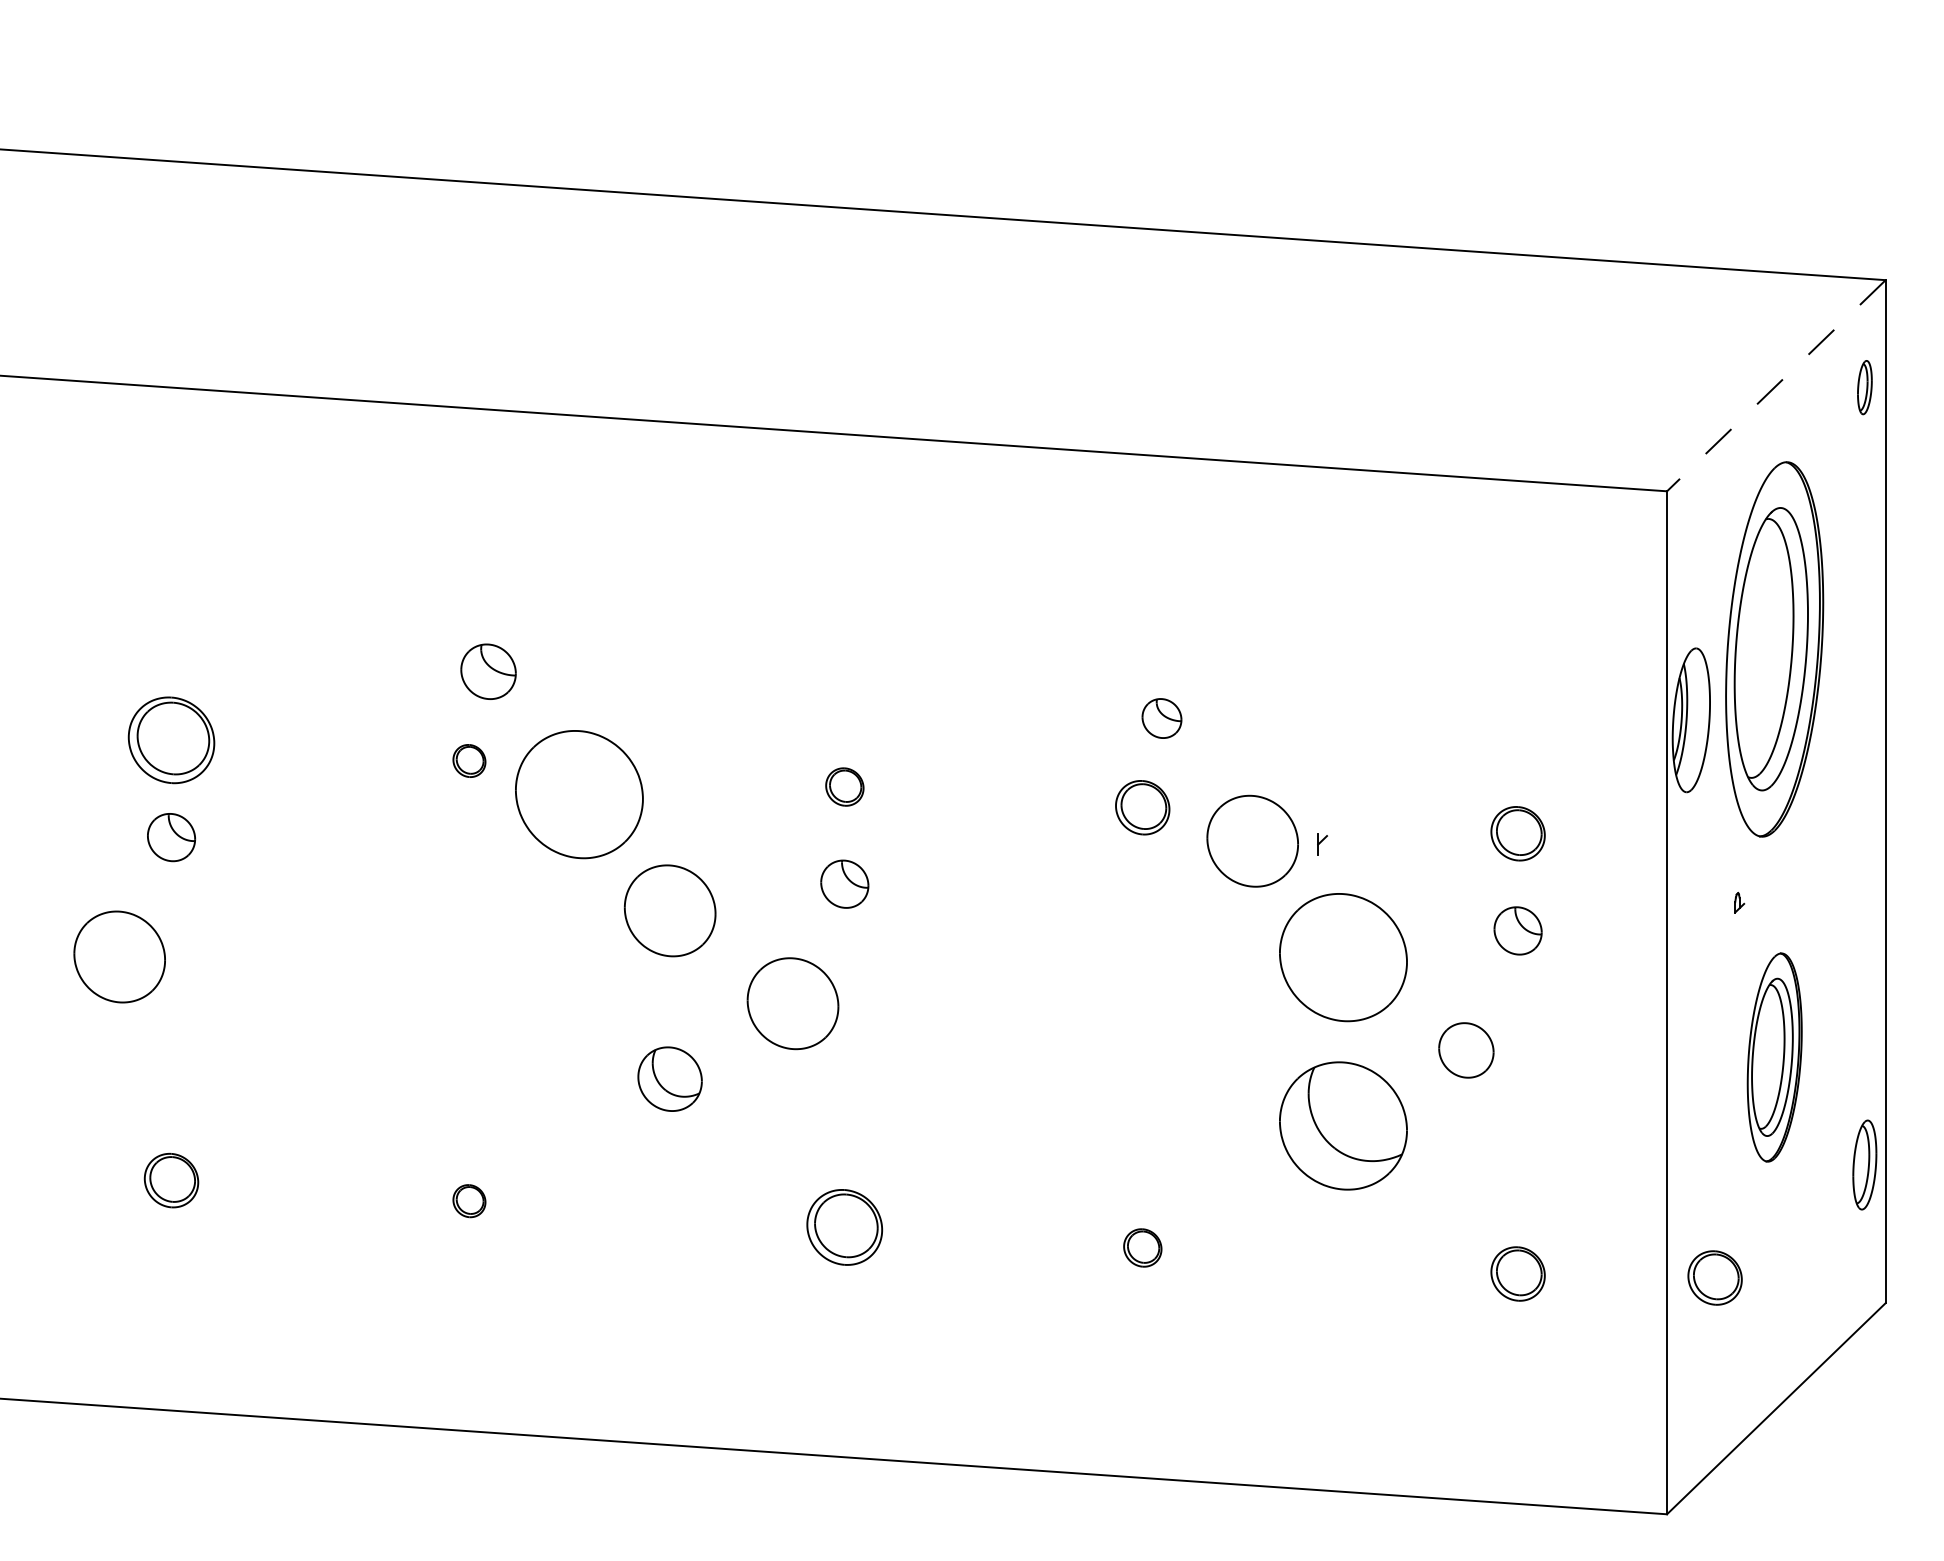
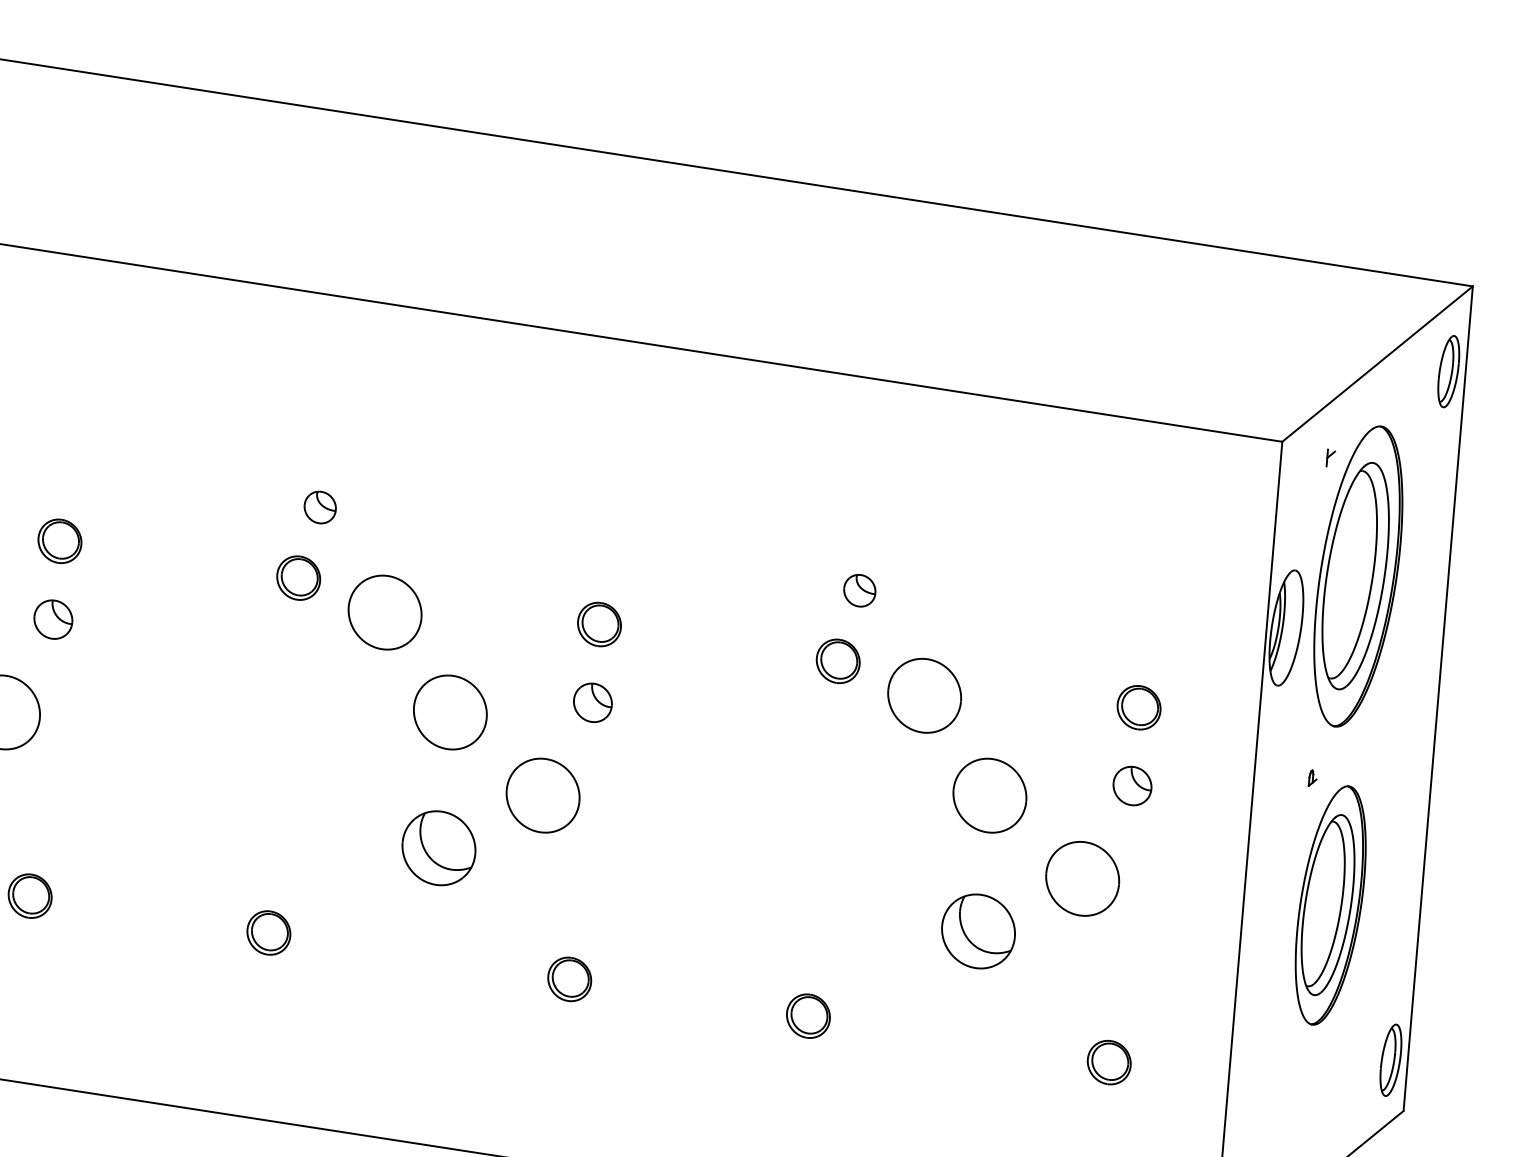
line: (1776, 385) -> (1377, 363), dashed -> solid
part: (1864, 387) -> (1448, 371), size x1.67
part: (488, 671) -> (320, 507), size x0.71
part: (171, 740) -> (59, 541), size x0.62
part: (469, 760) -> (298, 577), size x1.67
part: (844, 786) -> (599, 624), size x1.43
part: (579, 794) -> (385, 612), size x0.71
part: (1322, 844) -> (1330, 458), moved
part: (1343, 957) -> (989, 795), size x0.71
part: (1466, 1050) -> (1082, 878), size x1.67
part: (1774, 1057) -> (1330, 905), size x1.43
part: (669, 1078) -> (438, 847), size x1.43
part: (1343, 1125) -> (978, 931), size x0.71
part: (1864, 1164) -> (1390, 1059), moved
part: (469, 1200) -> (269, 932), size x1.67
part: (844, 1226) -> (569, 978), size x0.71
part: (1142, 1247) -> (808, 1015), size x1.43
part: (1714, 1277) -> (1267, 1078), removed

